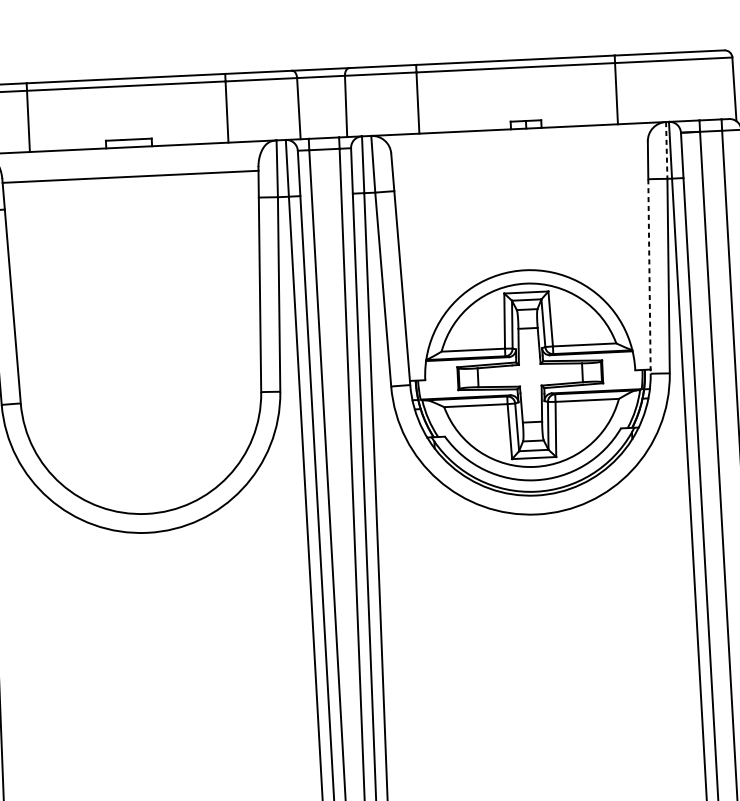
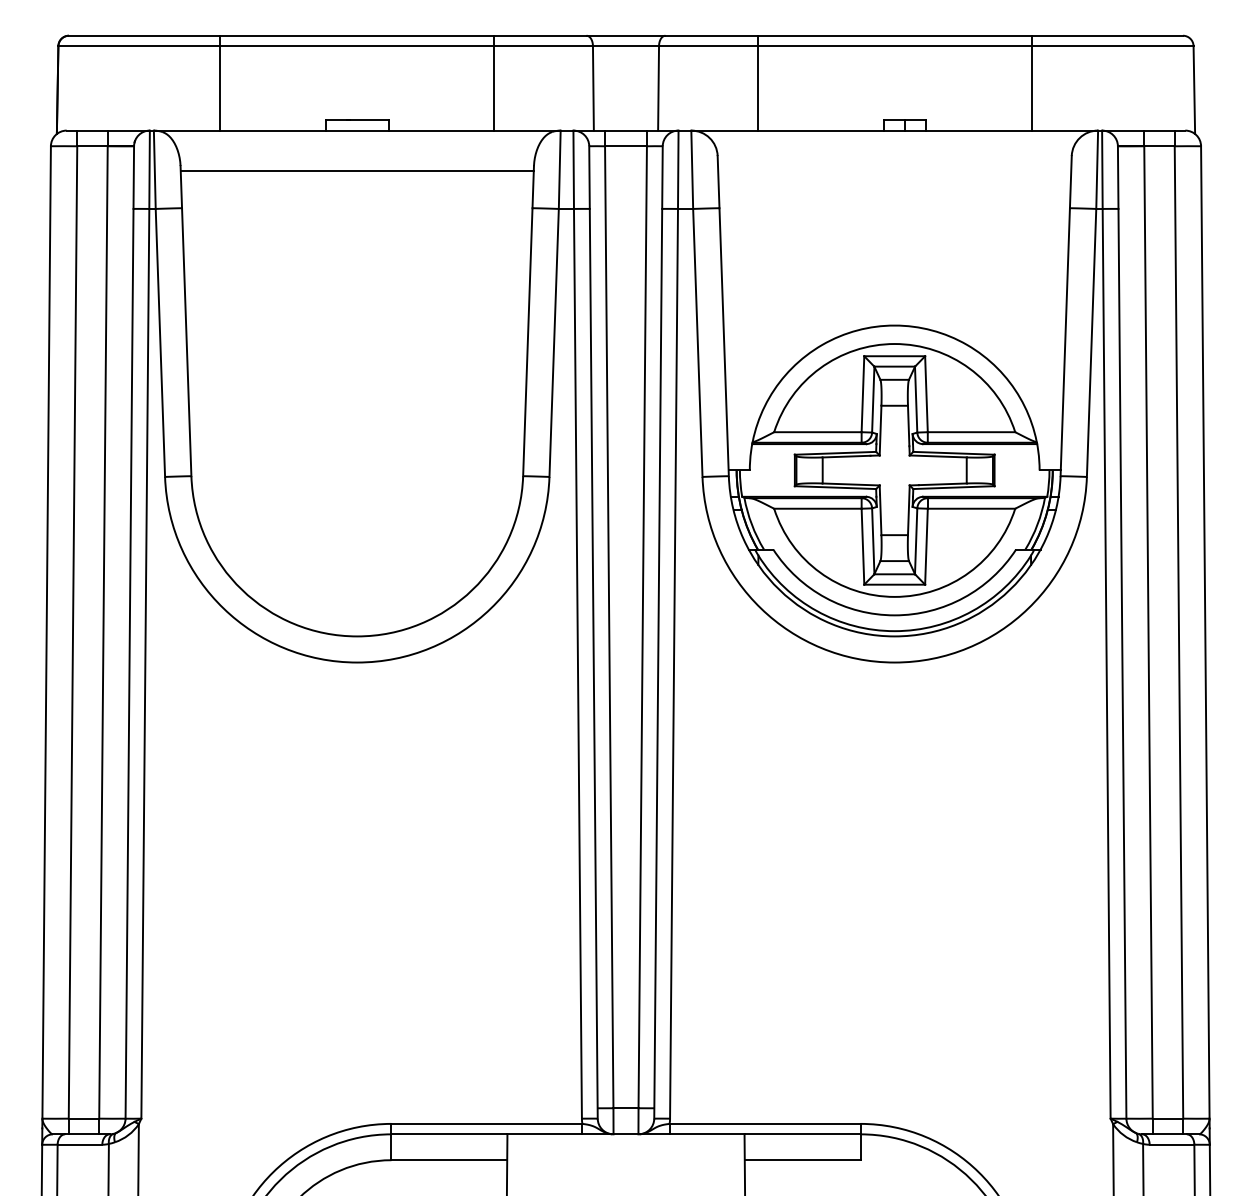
line: (666, 150) -> (1097, 170), dashed -> solid
line: (649, 276) -> (1065, 342), dashed -> solid

